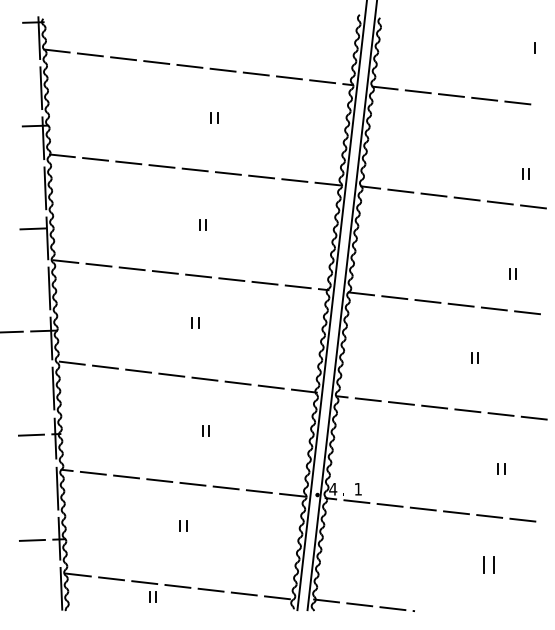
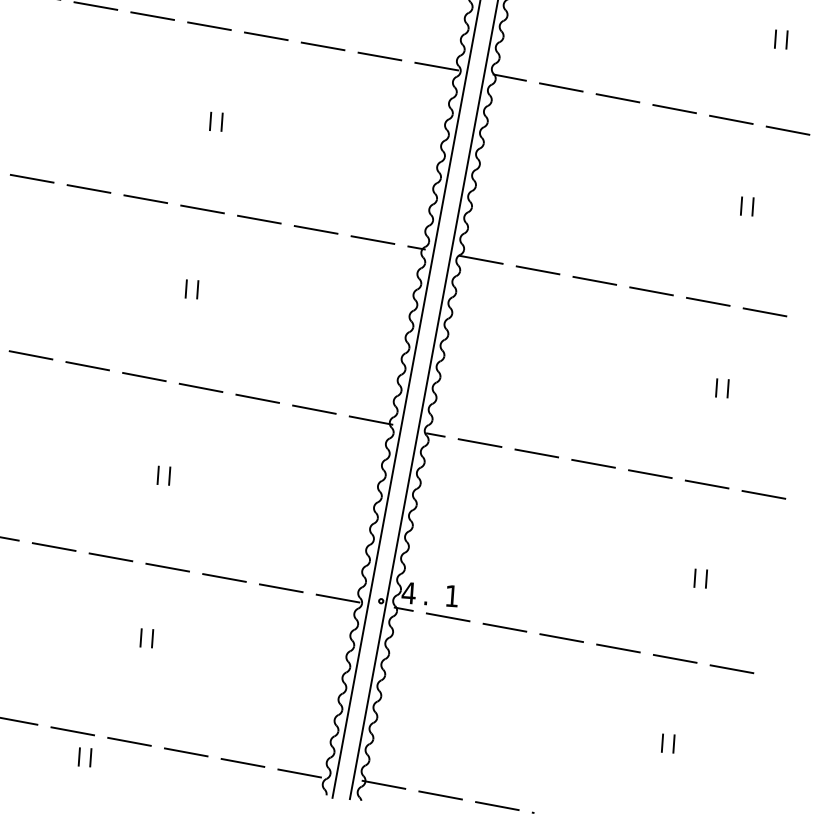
part: (525, 173) -> (780, 39), moved
part: (512, 273) -> (746, 204), moved
part: (474, 357) -> (721, 386), moved
part: (205, 430) -> (163, 474), moved
part: (488, 565) -> (667, 743), size x0.62

